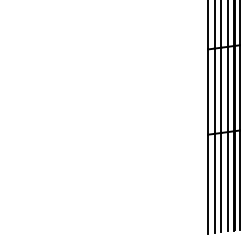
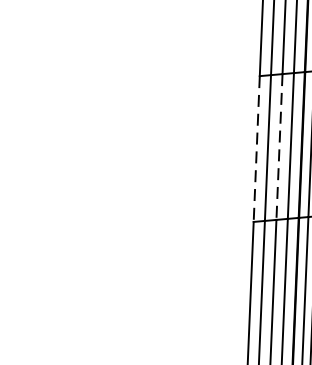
line: (221, 90) -> (279, 147), solid -> dashed
line: (208, 92) -> (257, 149), solid -> dashed

